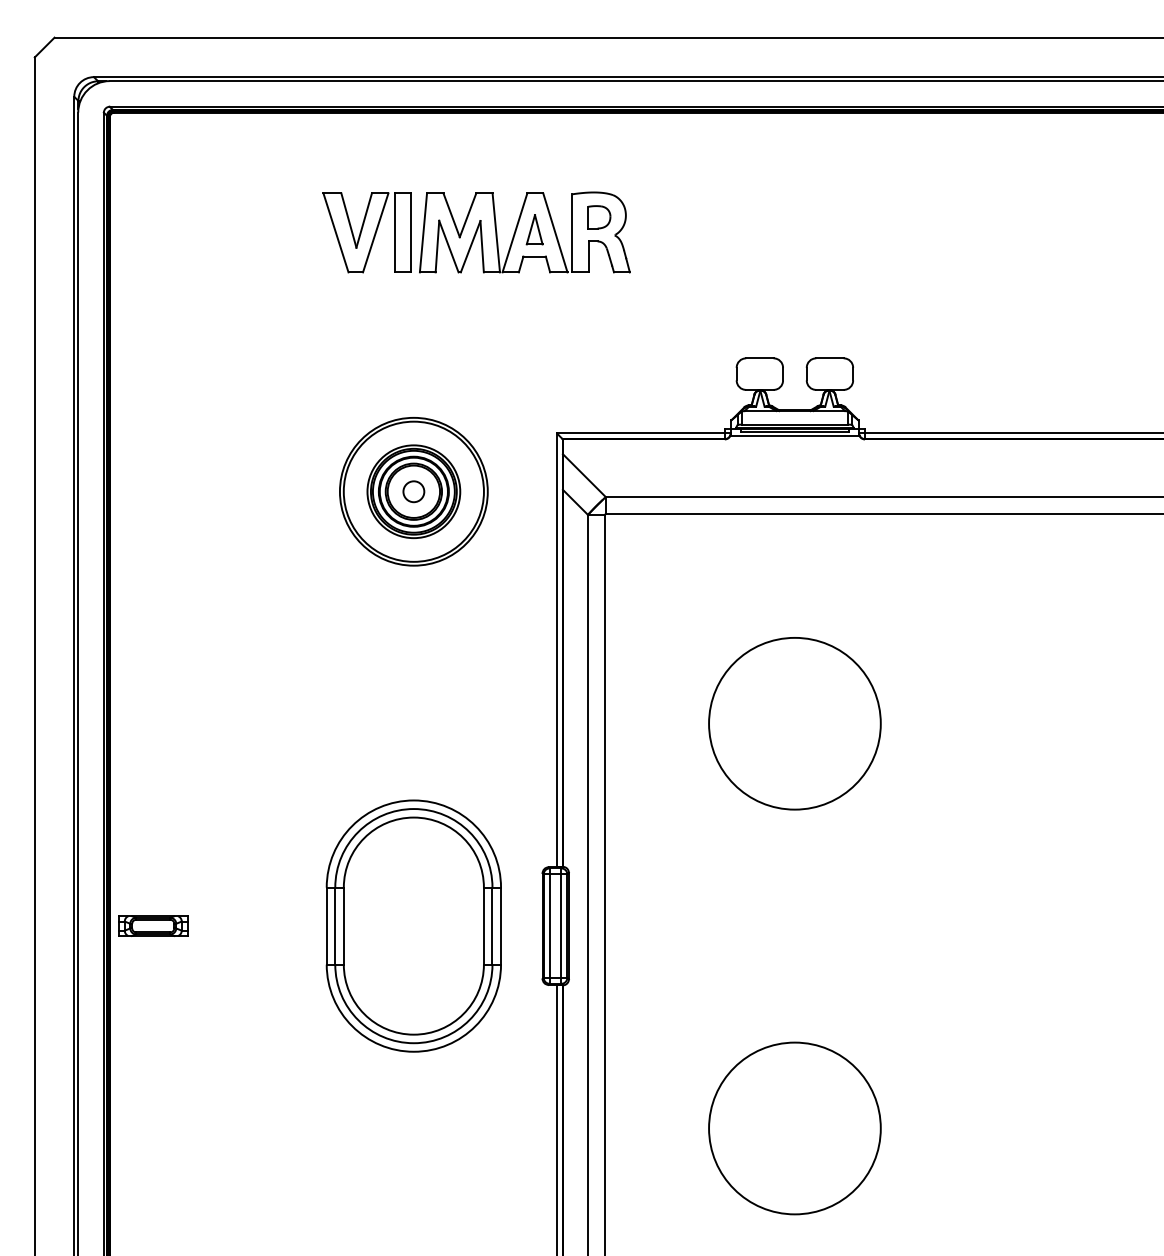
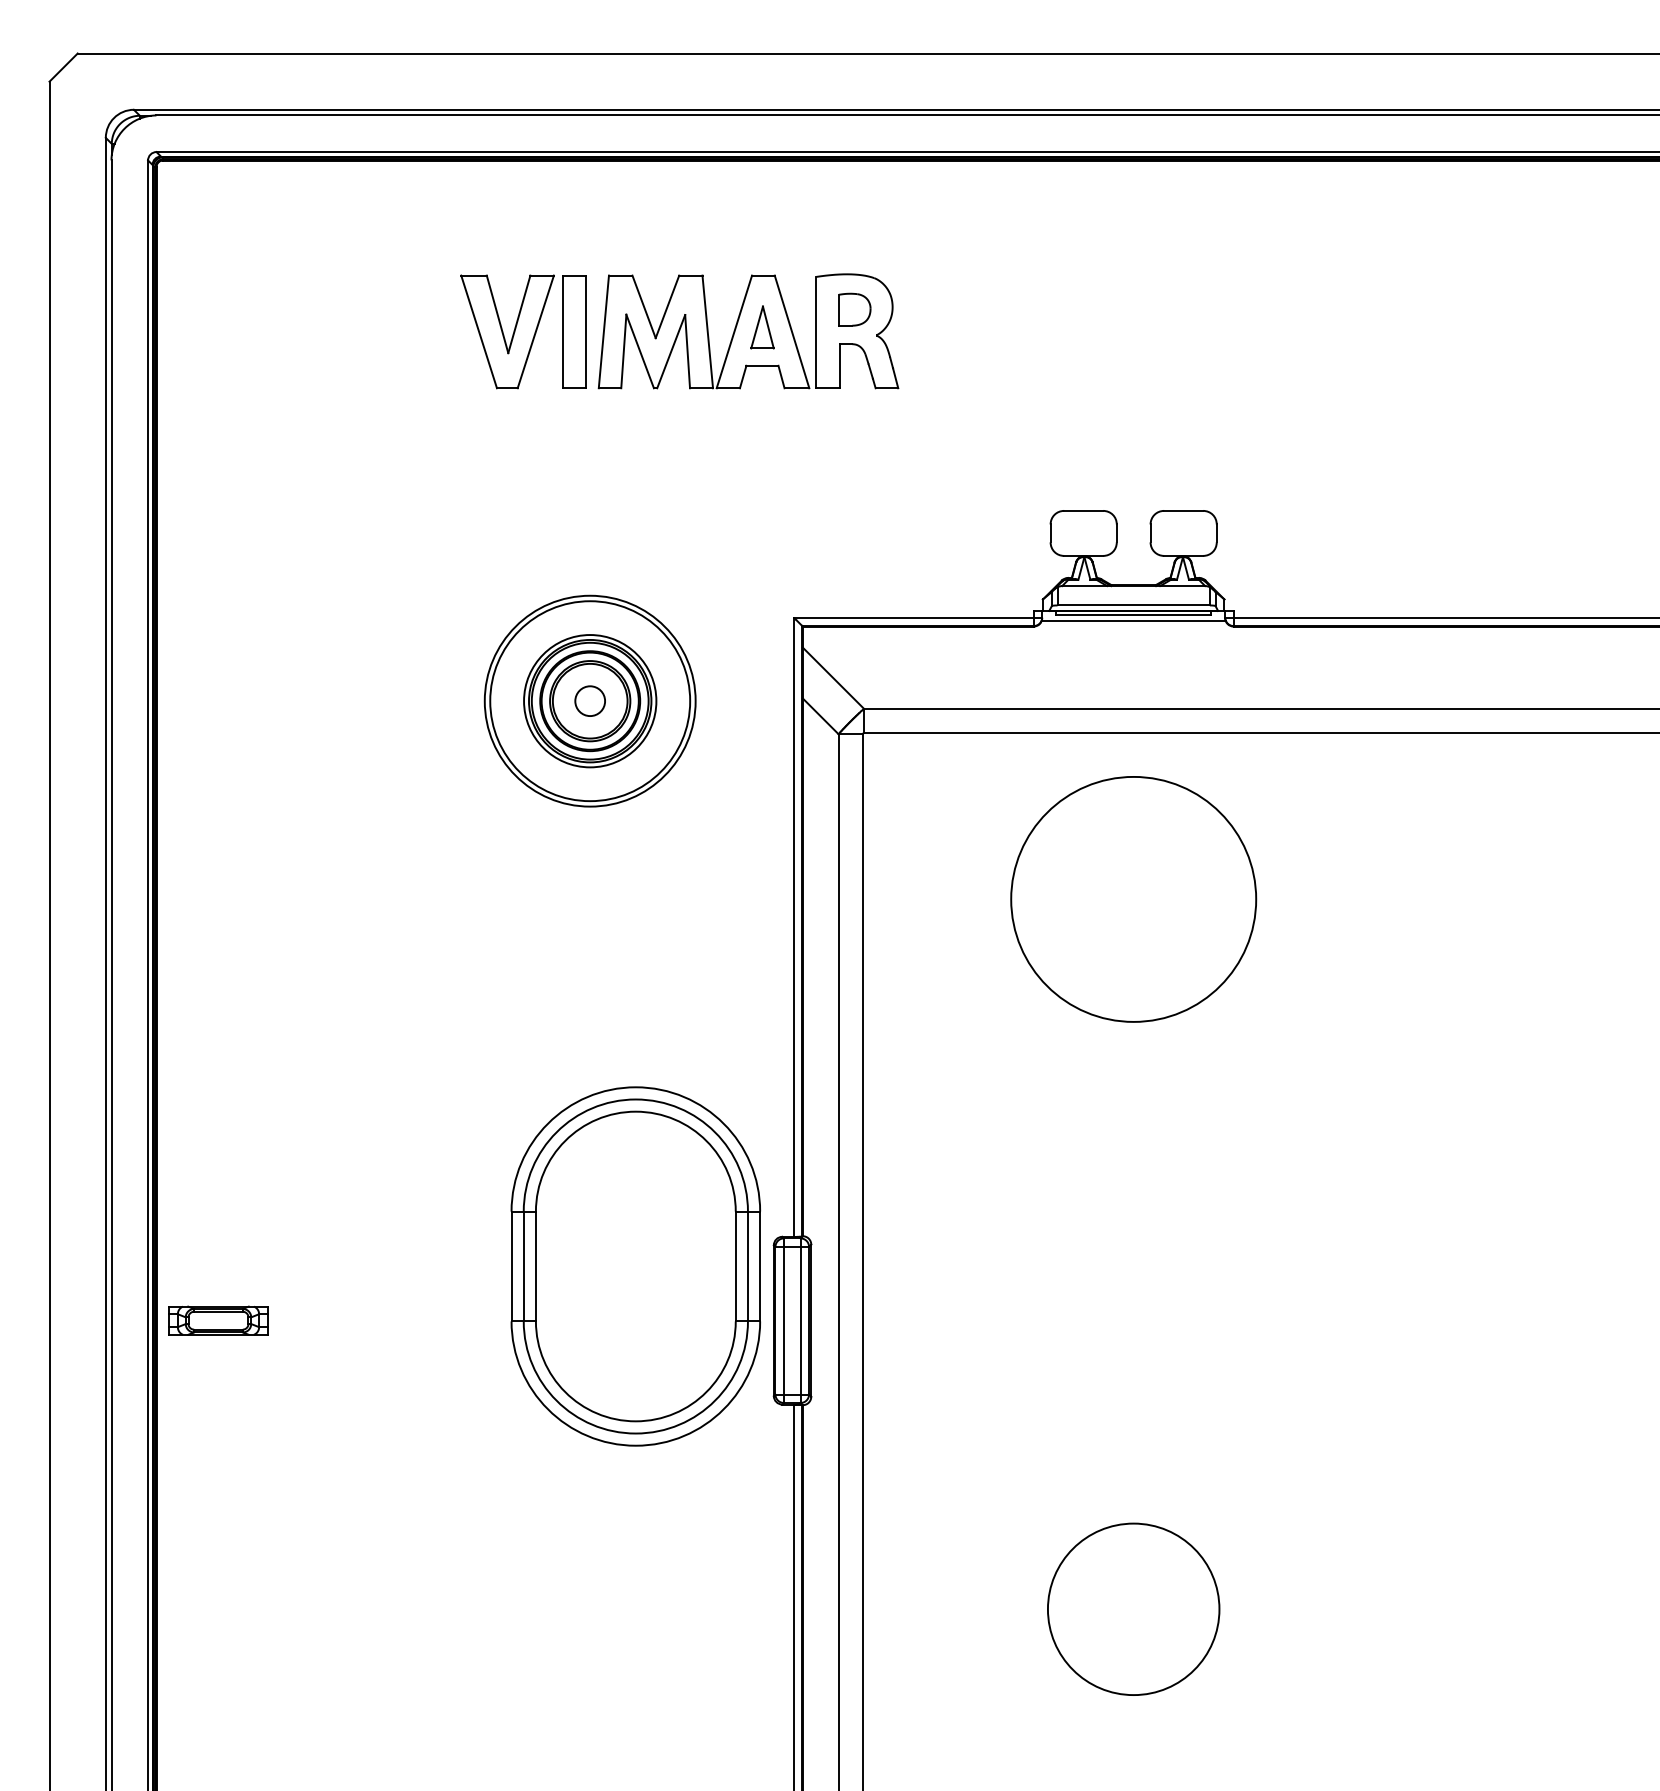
circle: (794, 723) -> (1133, 899), moved
part: (413, 925) -> (635, 1265), moved
circle: (794, 1128) -> (1133, 1609), size x0.7

